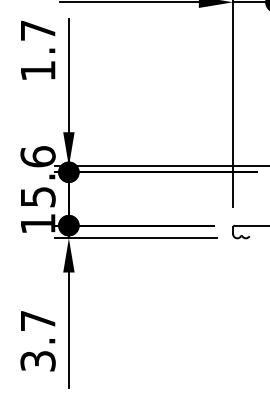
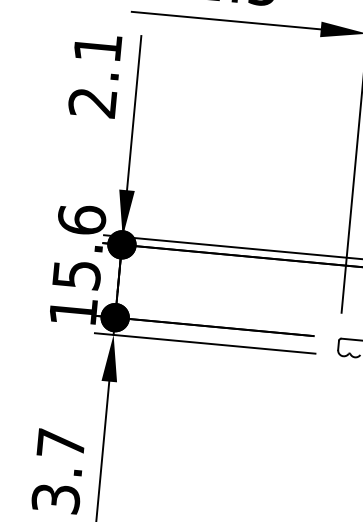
text: (37, 50) -> (94, 74), 1.7 -> 2.1

